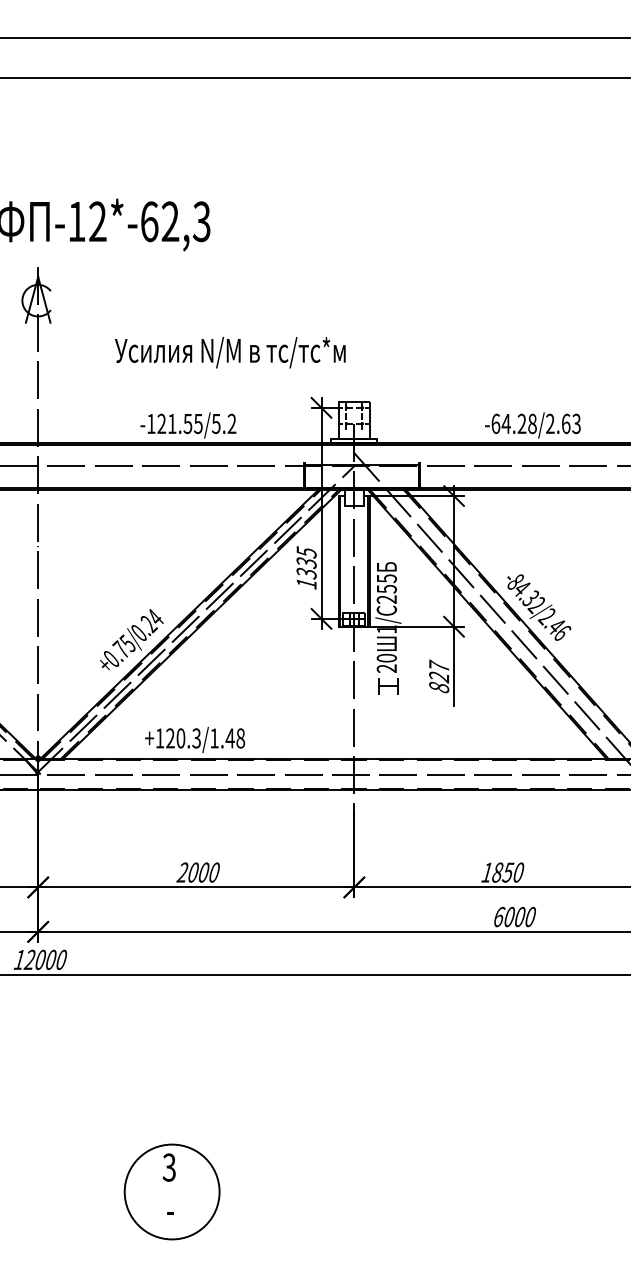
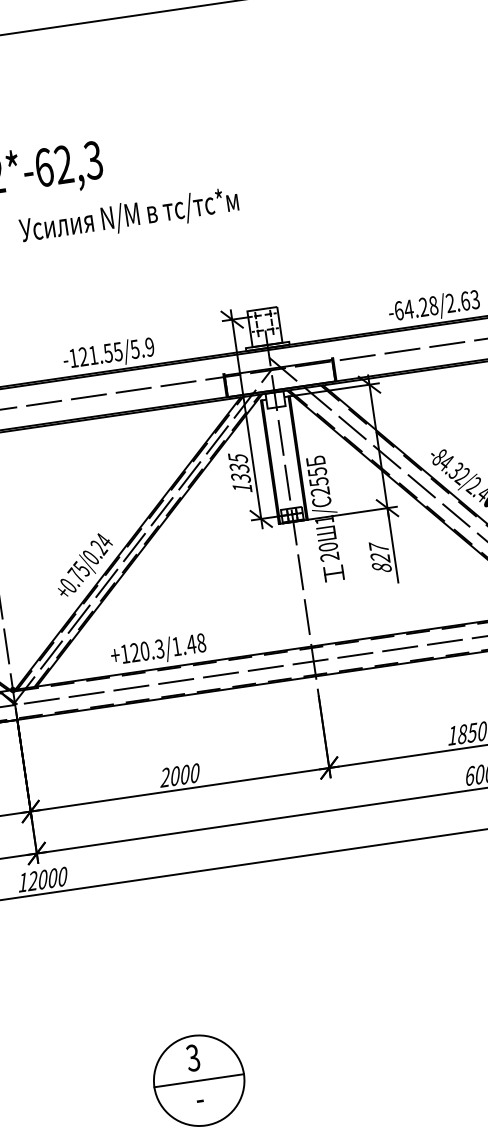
text: (230, 352) -> (129, 216), moved
text: (231, 424) -> (149, 347), -121.55/5.2 -> -121.55/5.9
line: (171, 1192) -> (198, 1081), added

